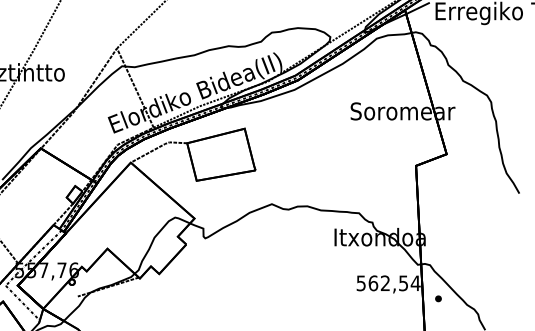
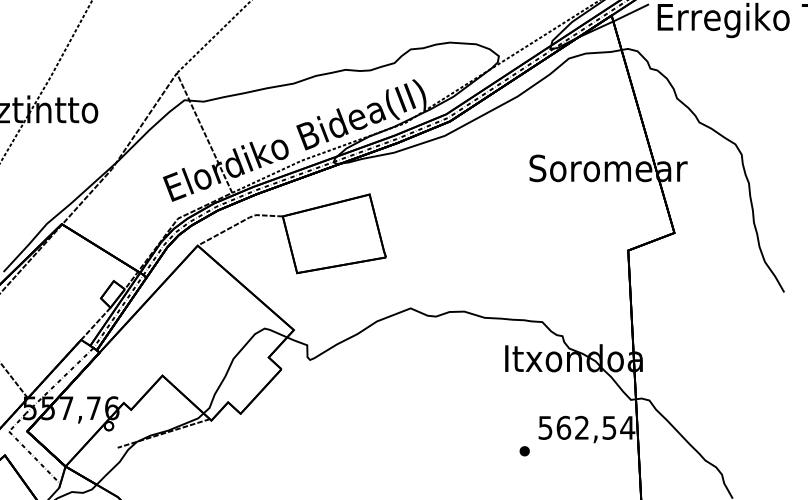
part: (438, 298) -> (524, 450), moved

